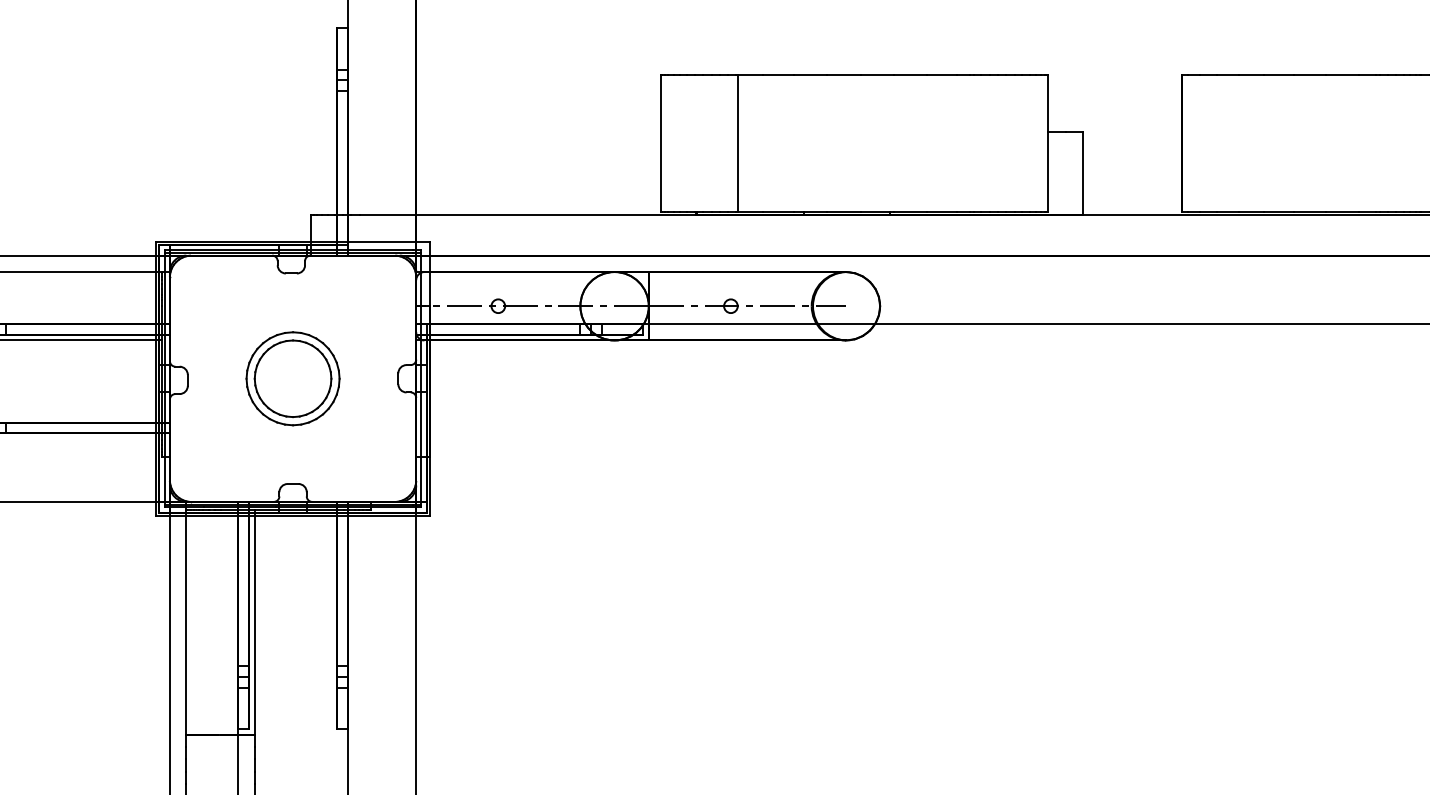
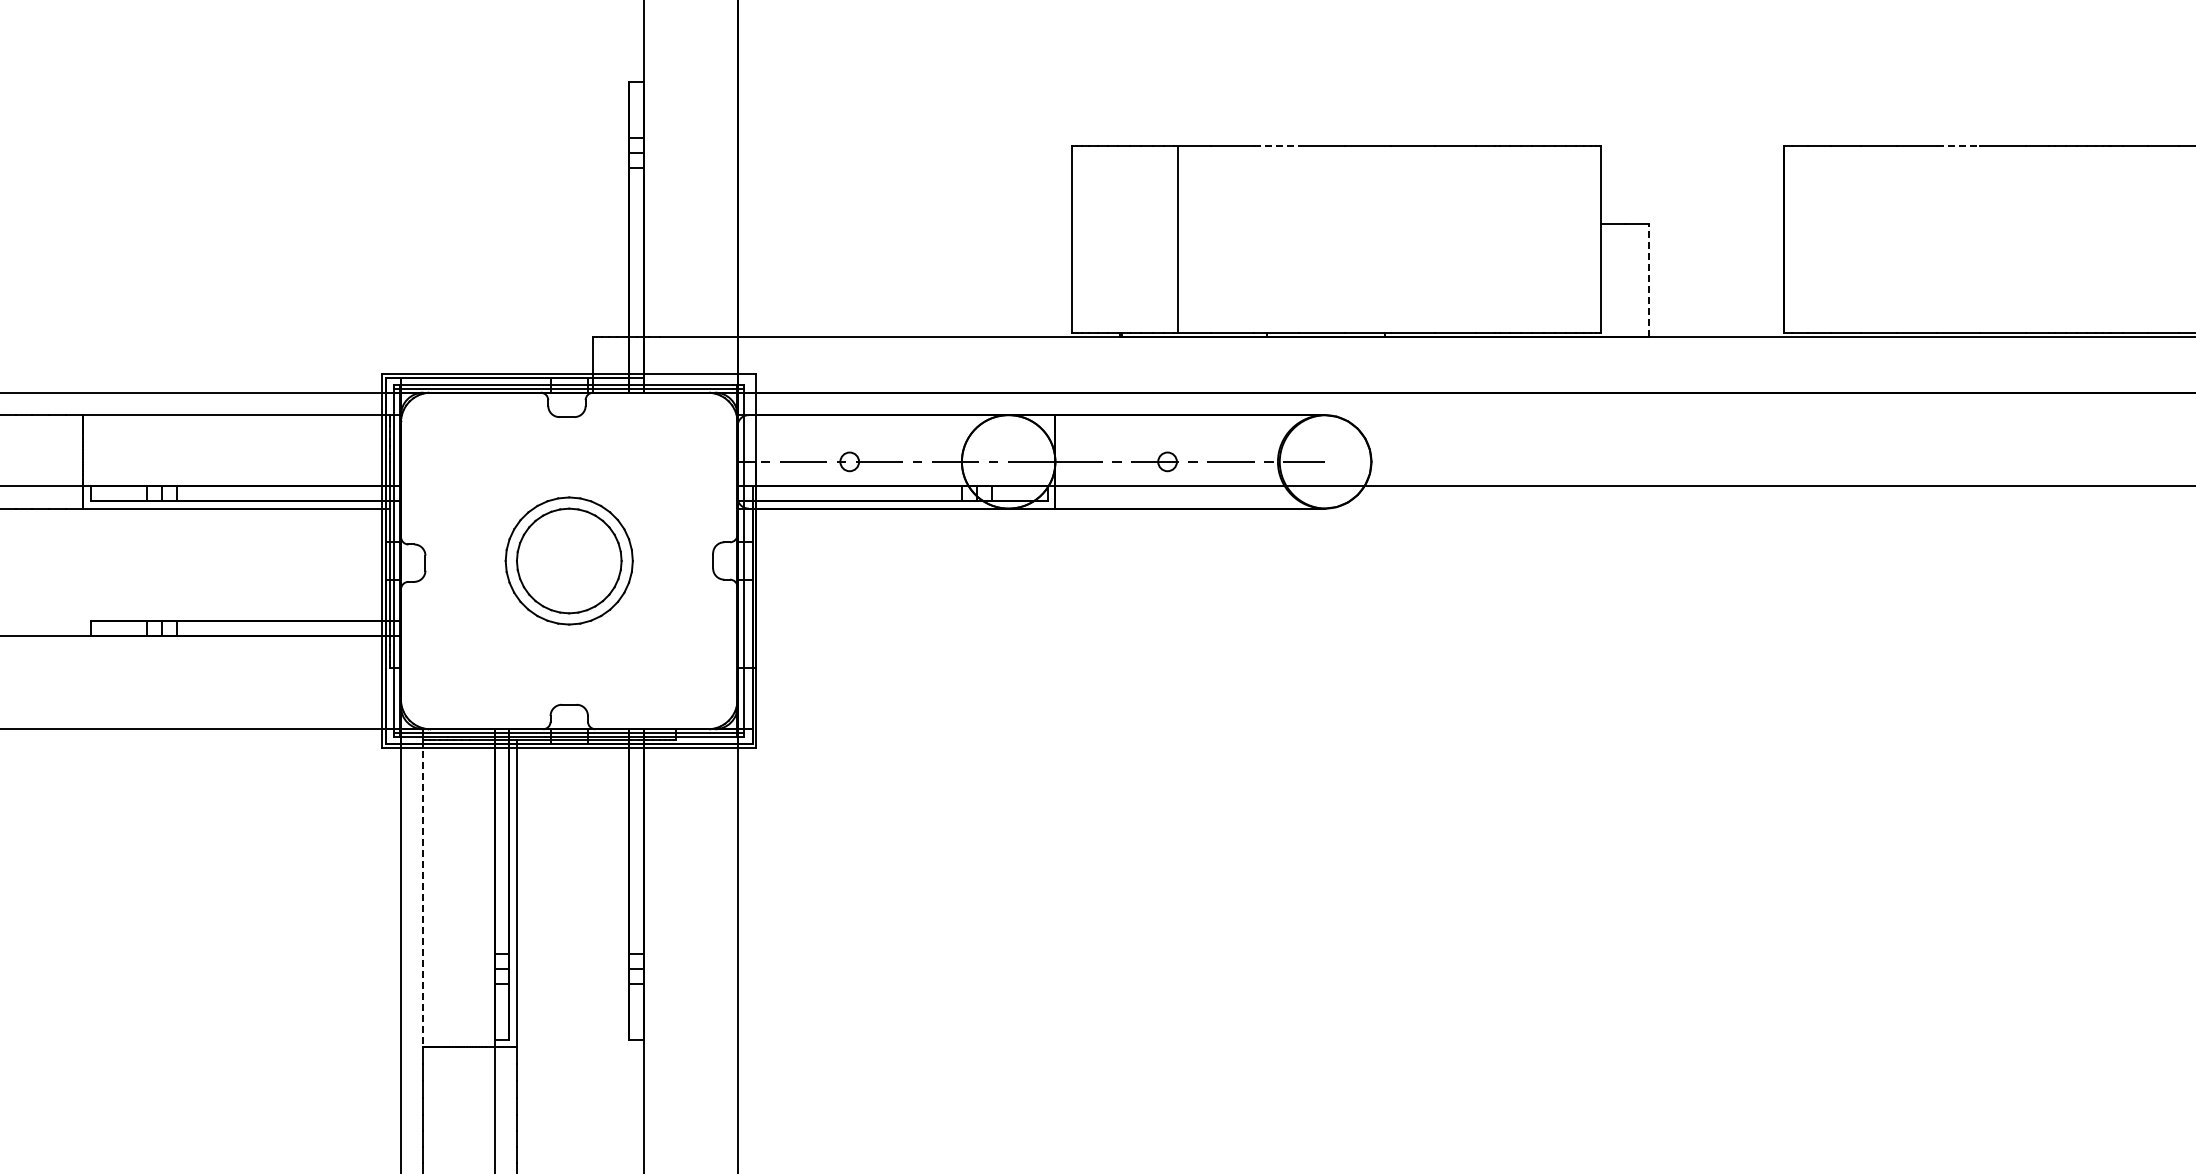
line: (810, 74) -> (1276, 145), solid -> dashed
line: (1309, 74) -> (1958, 145), solid -> dashed
line: (1083, 173) -> (1649, 280), solid -> dashed
line: (186, 622) -> (423, 894), solid -> dashed

